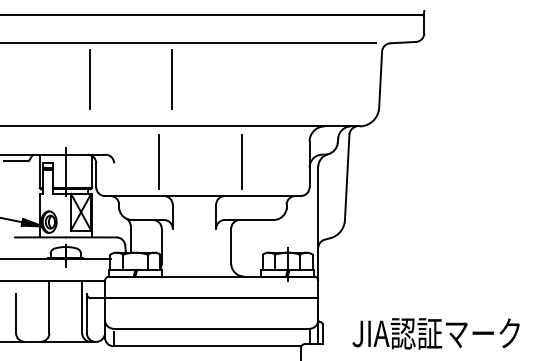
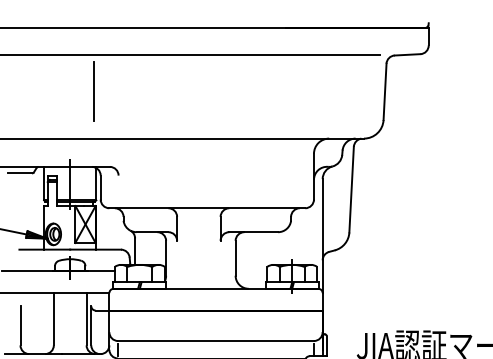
line: (172, 79) -> (176, 91), removed
line: (159, 162) -> (163, 174), removed
line: (242, 162) -> (246, 174), removed

